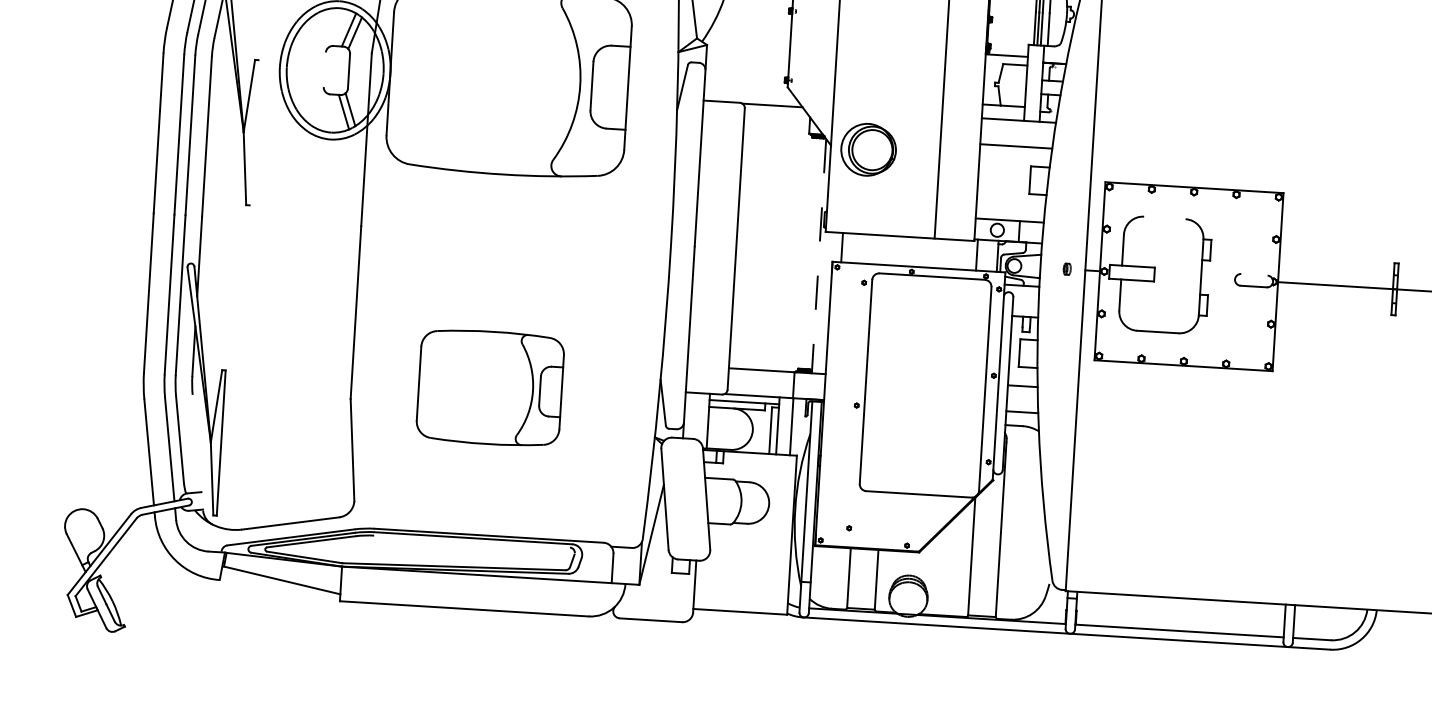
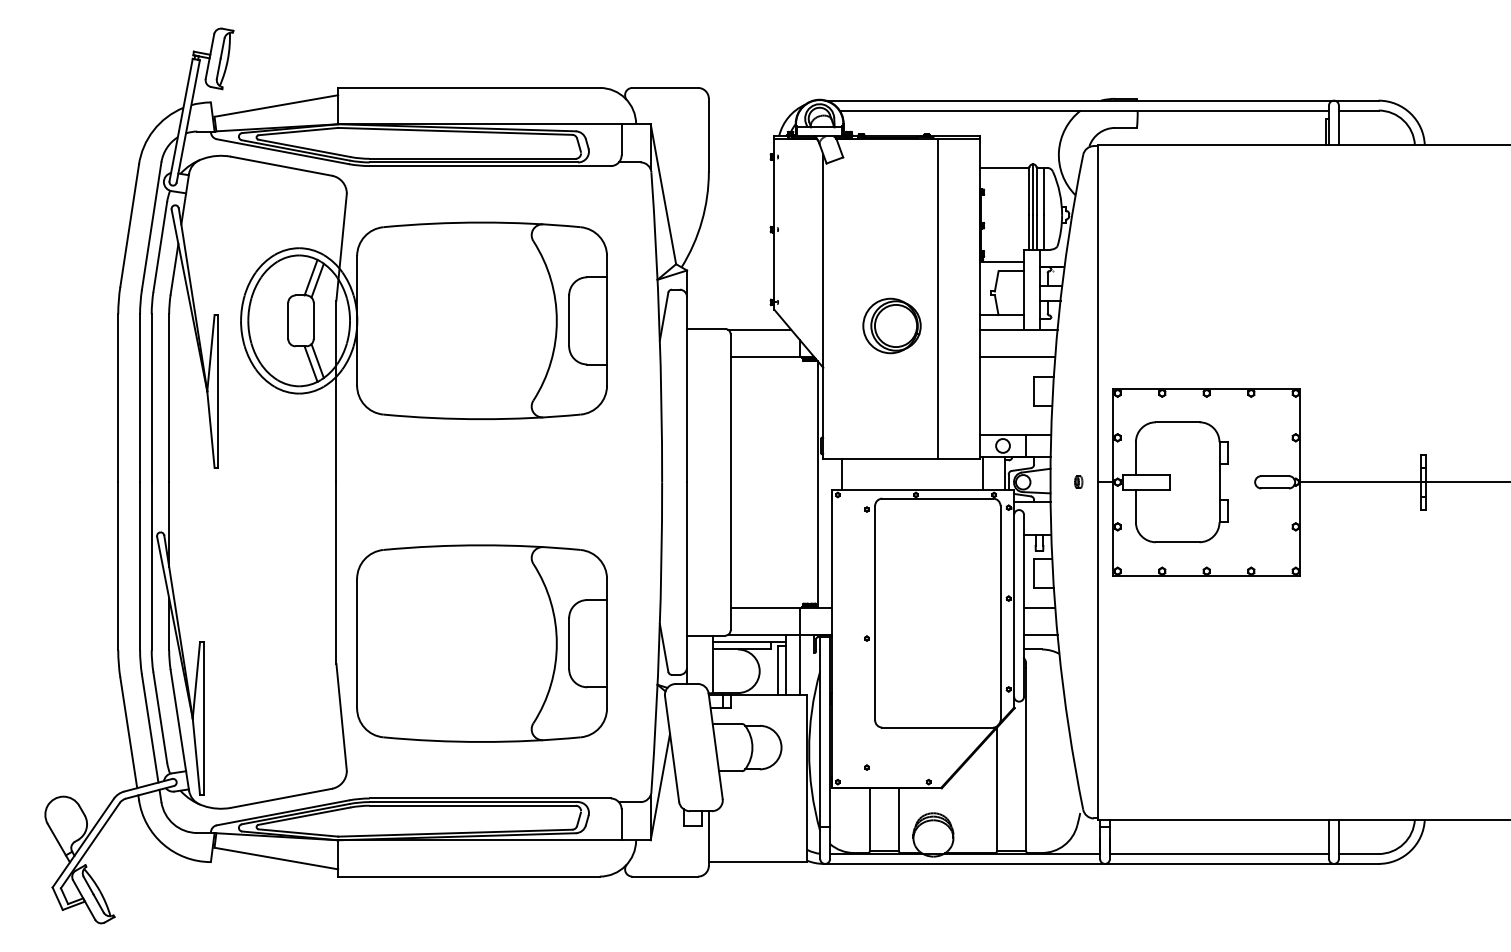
line: (325, 69) -> (288, 320), added
line: (775, 131) -> (764, 356), added
line: (254, 132) -> (218, 391), added
part: (868, 149) -> (891, 325), moved
line: (1164, 218) -> (1177, 422), added
line: (818, 257) -> (817, 485), dashed -> solid
line: (1253, 275) -> (1274, 476), added
part: (489, 387) -> (481, 643), size x1.67
line: (197, 452) -> (179, 729), added
line: (471, 541) -> (472, 805), added

